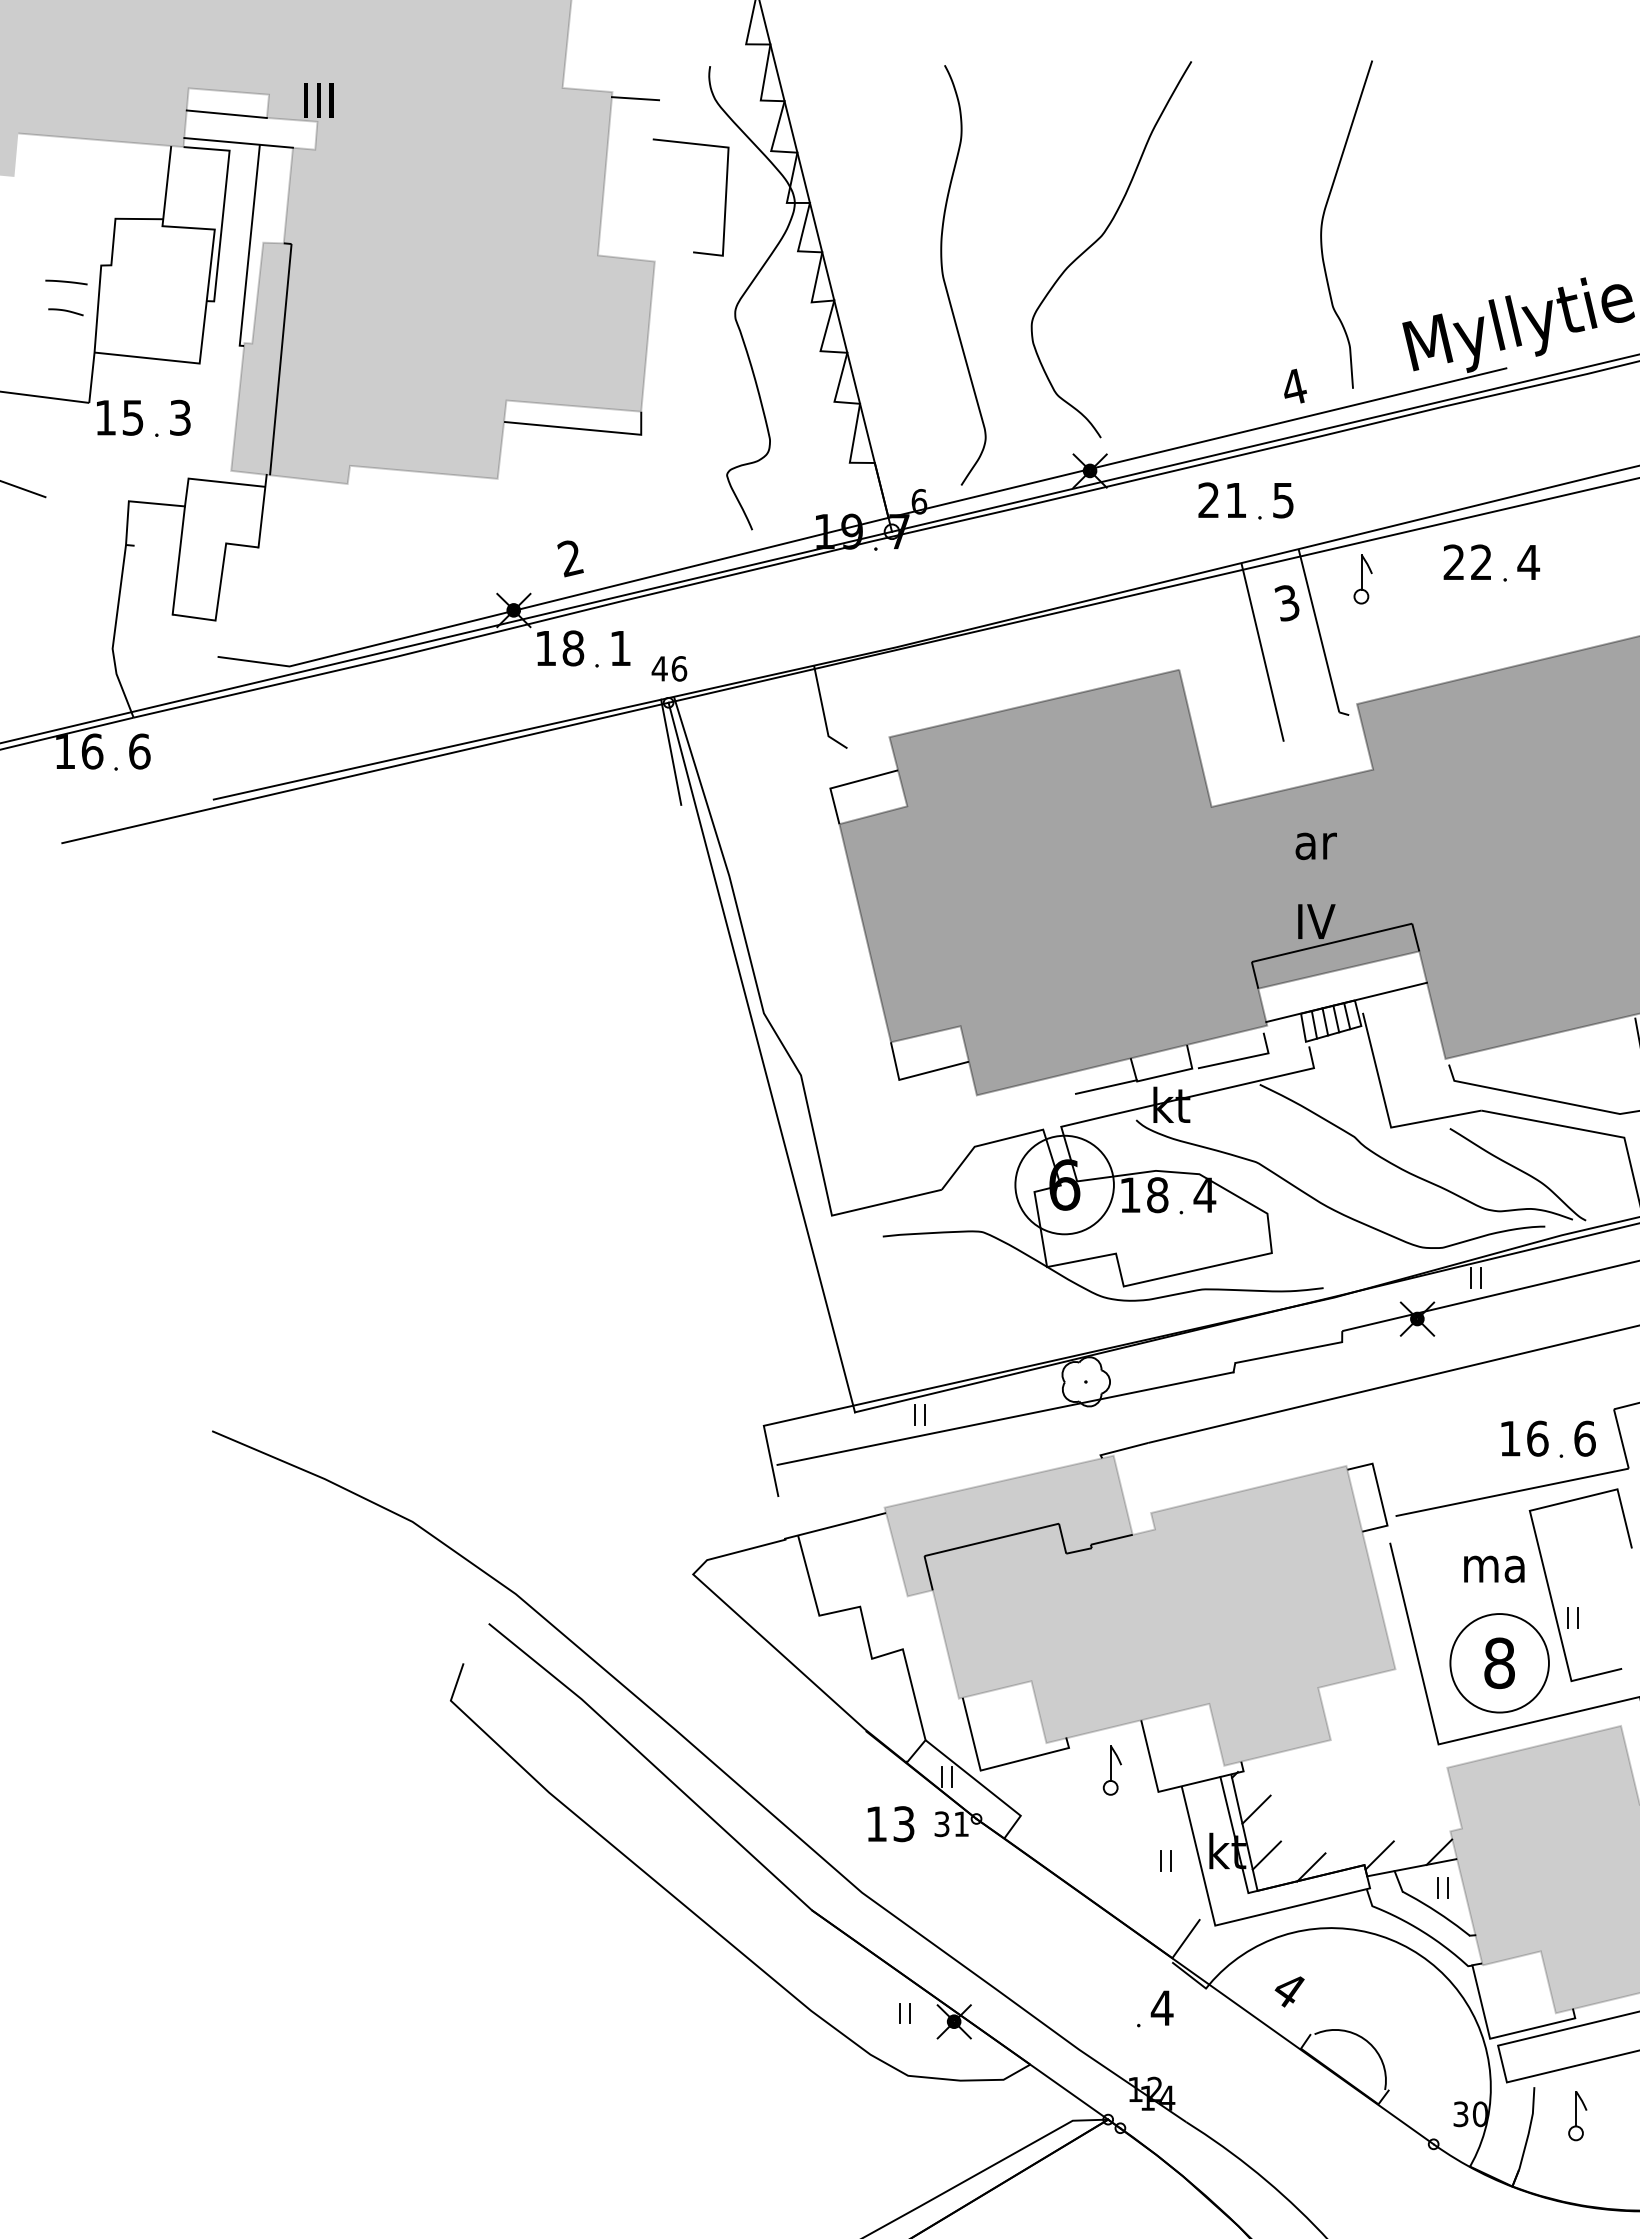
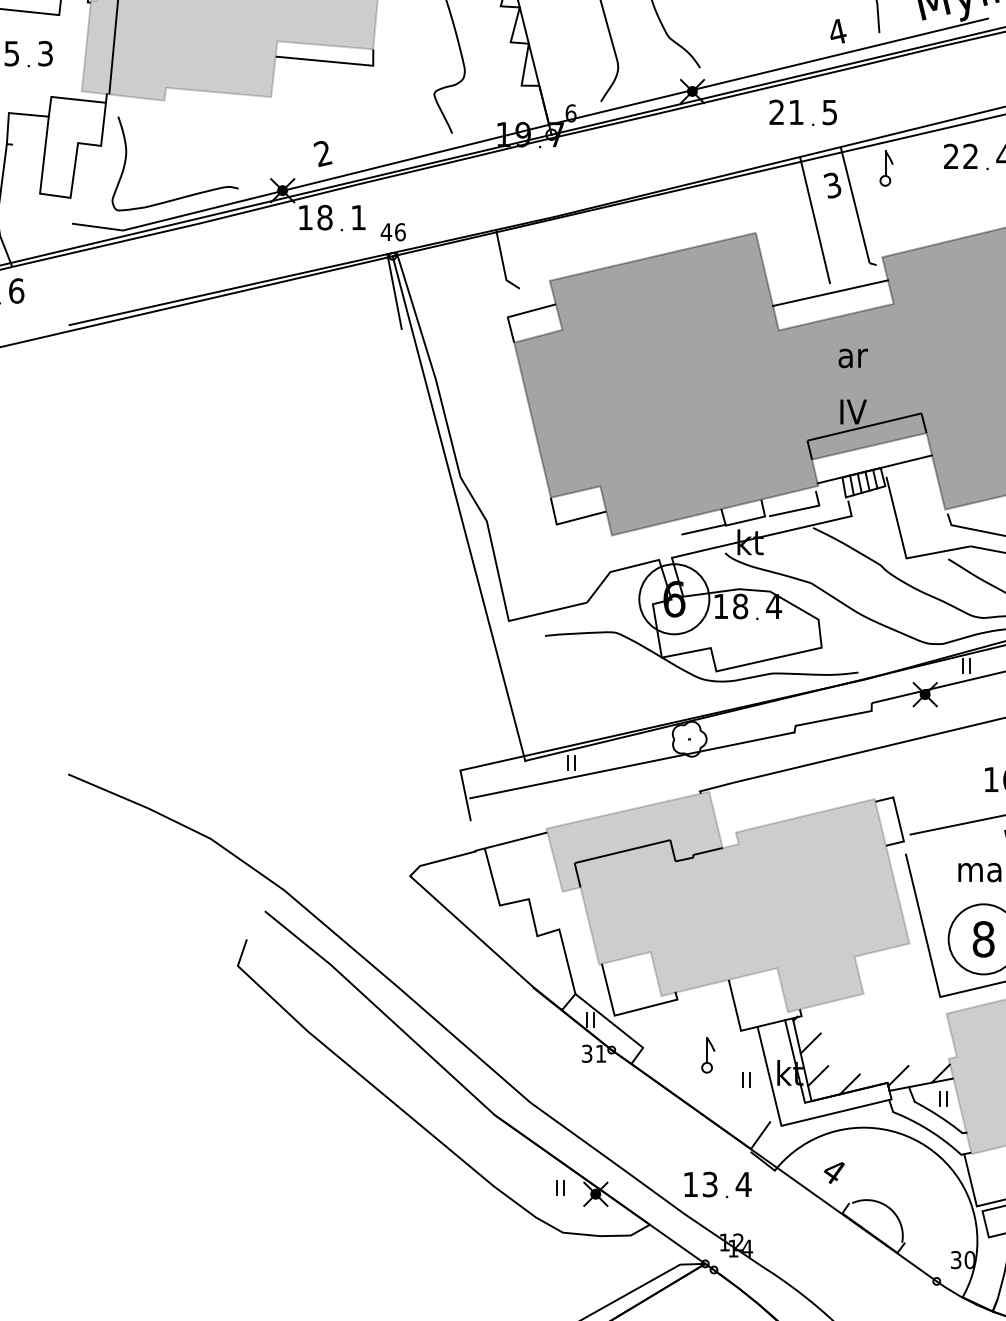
curve: (378, 617) -> (186, 195), added
line: (1283, 754) -> (829, 293), added
part: (1111, 1770) -> (707, 1055), moved
text: (890, 1824) -> (700, 1184), moved

